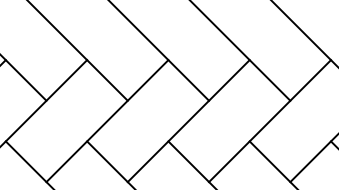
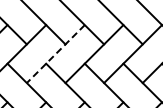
line: (106, 122) -> (55, 54), solid -> dashed

